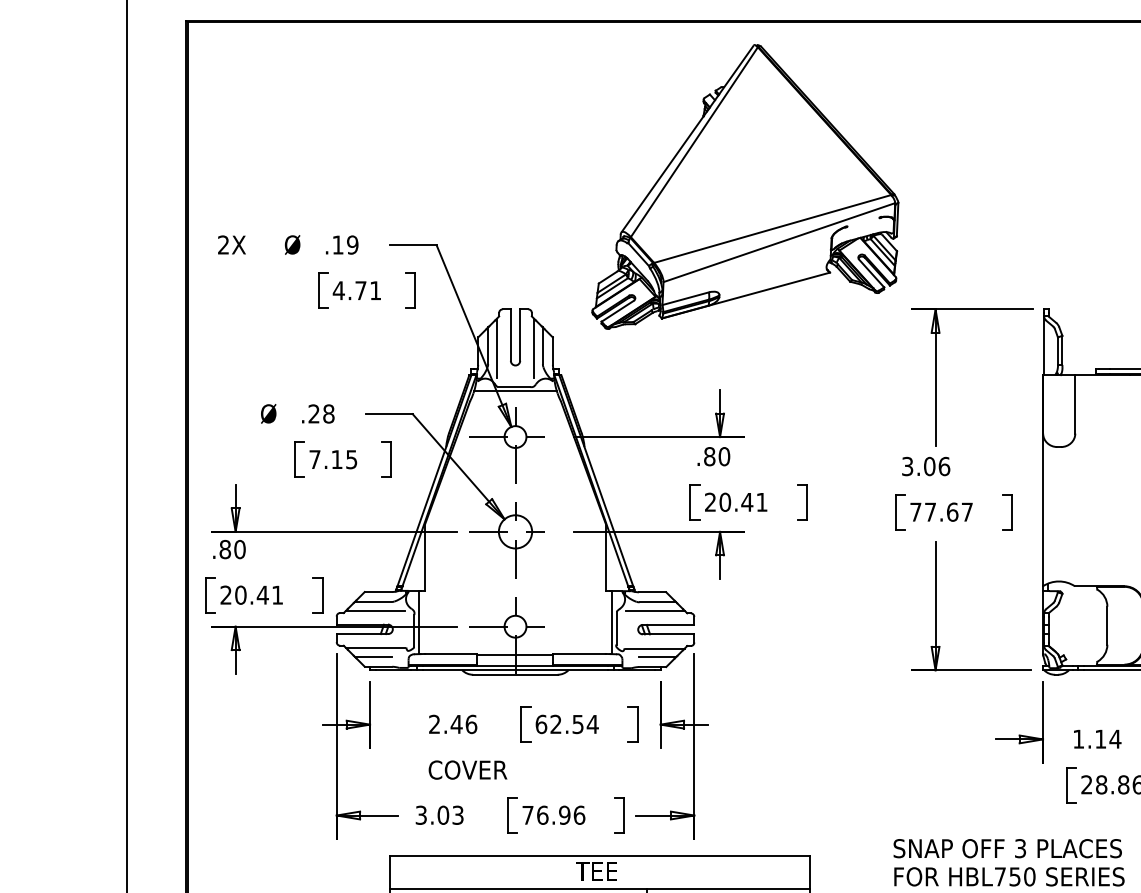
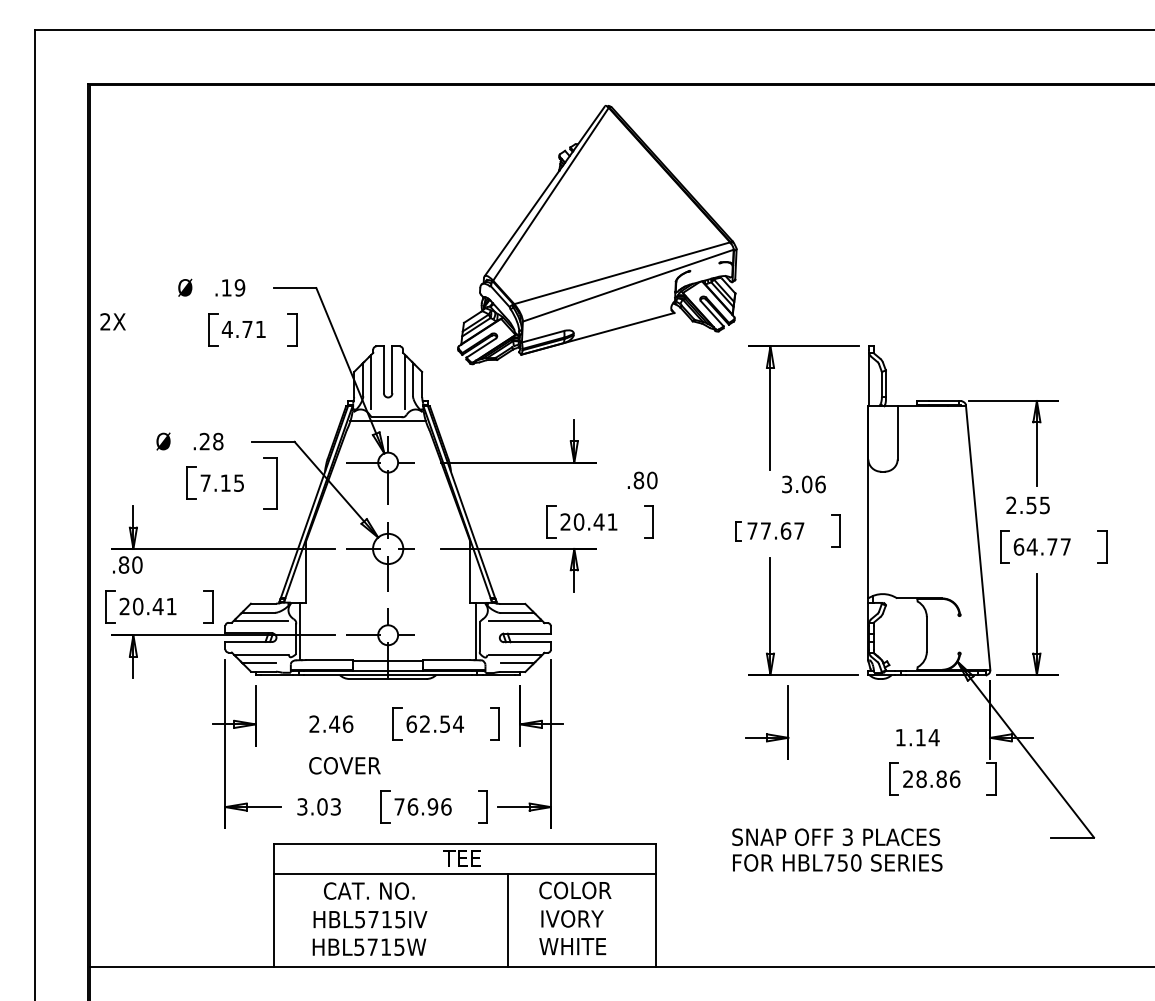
text: (231, 244) -> (112, 321), moved
text: (713, 456) -> (642, 480), moved
part: (386, 458) -> (270, 482), size x1.6
text: (925, 466) -> (803, 484), moved
part: (900, 511) -> (738, 530), size x0.6
part: (1020, 734) -> (767, 733), moved

